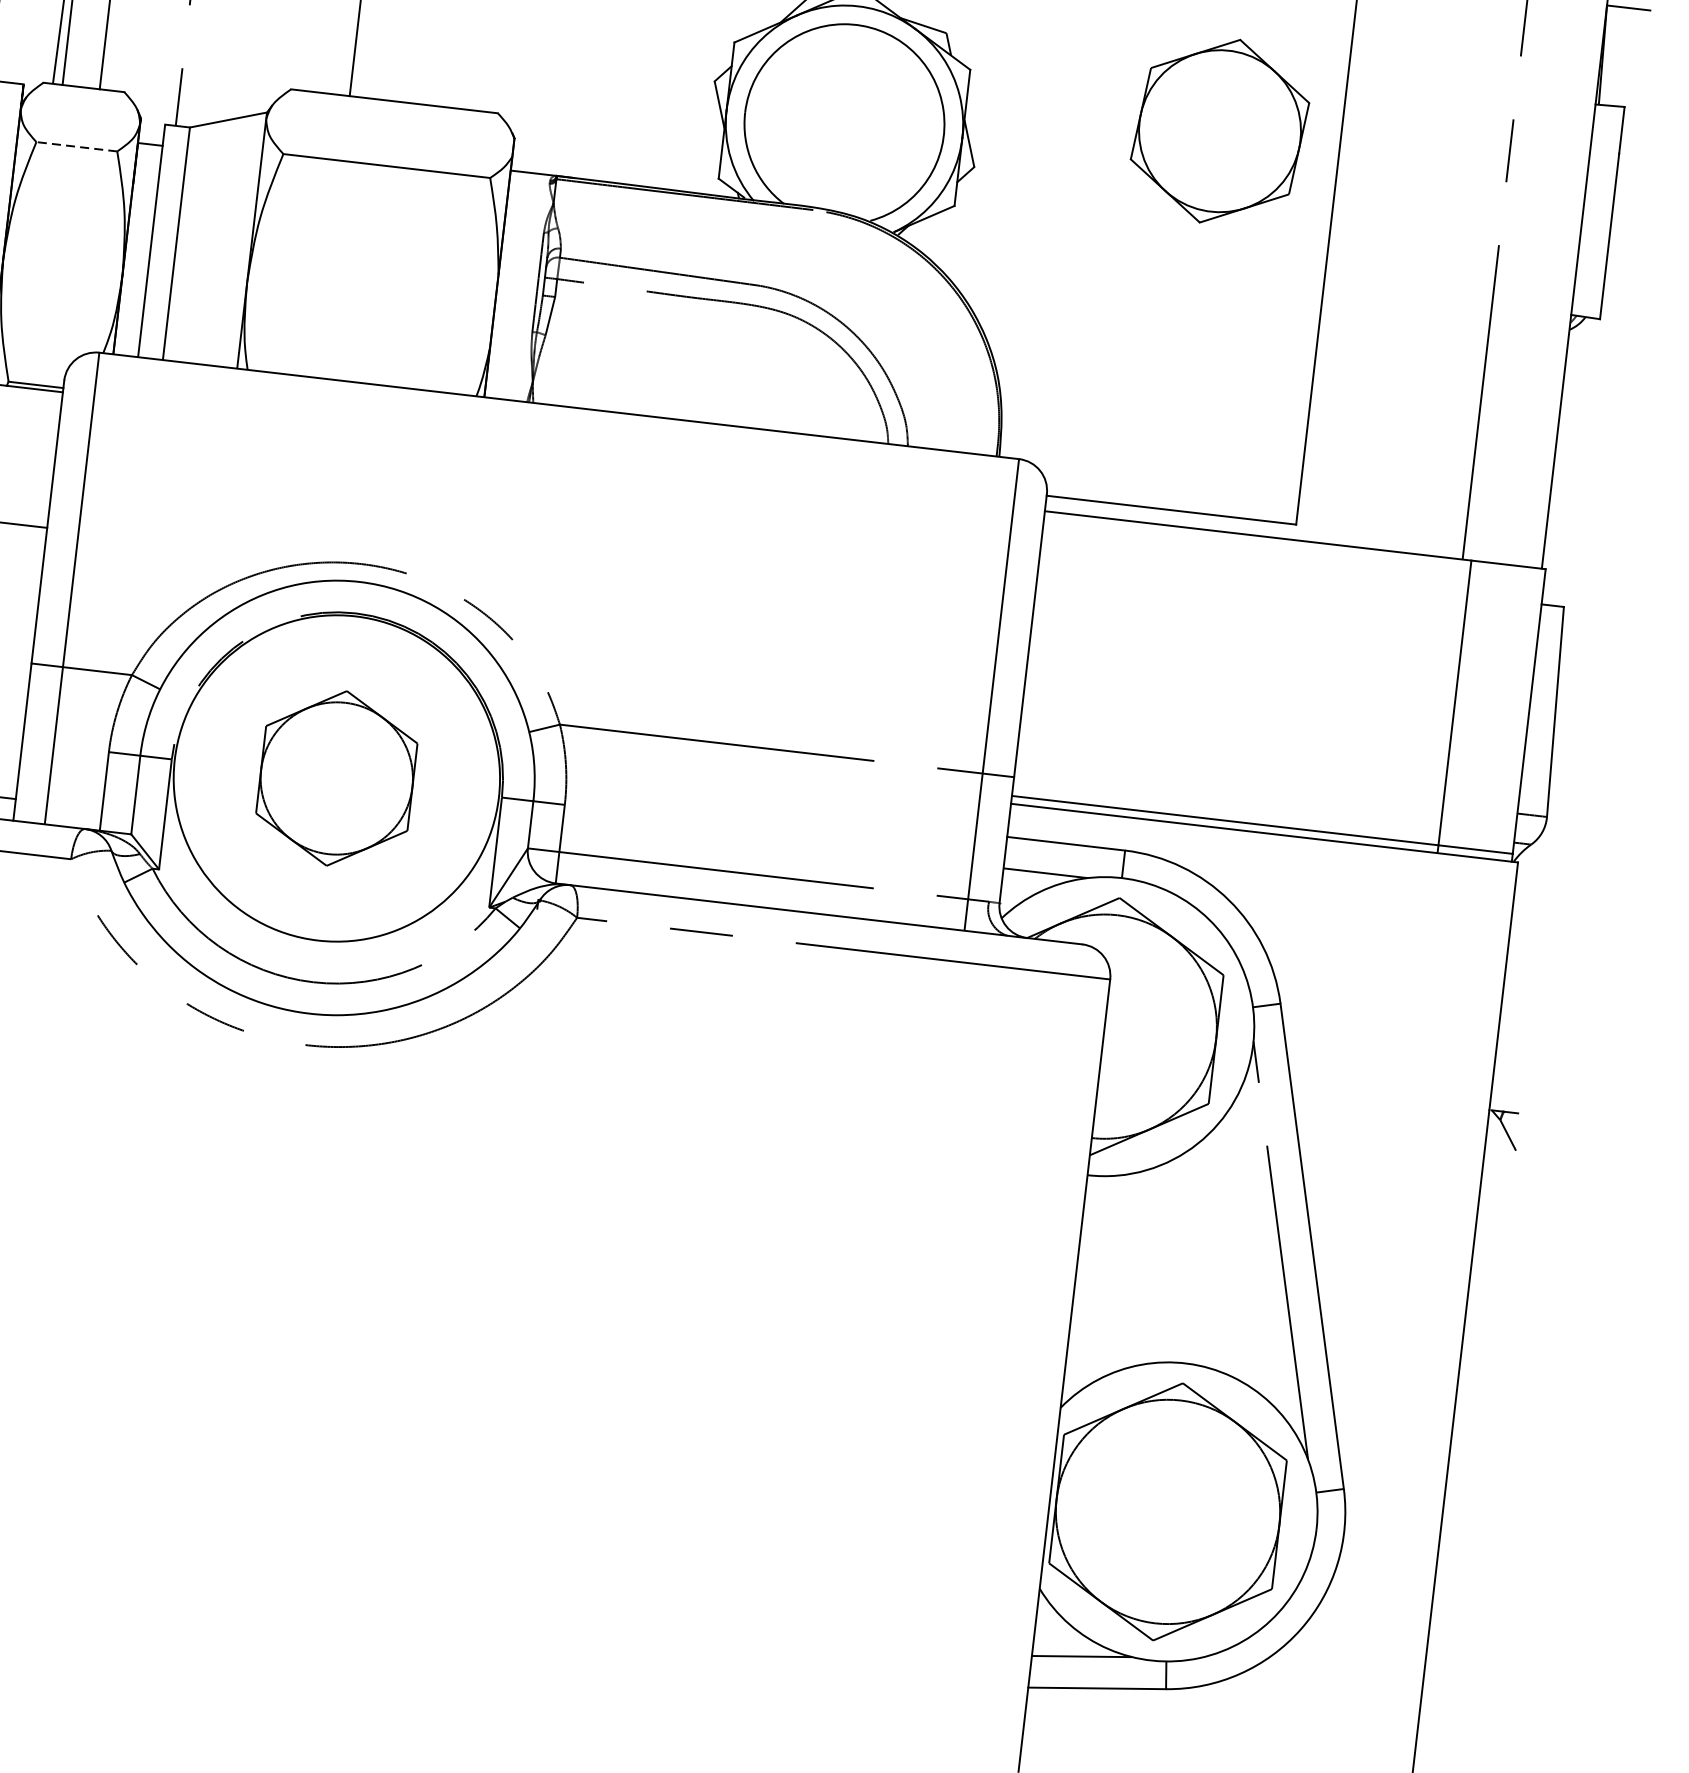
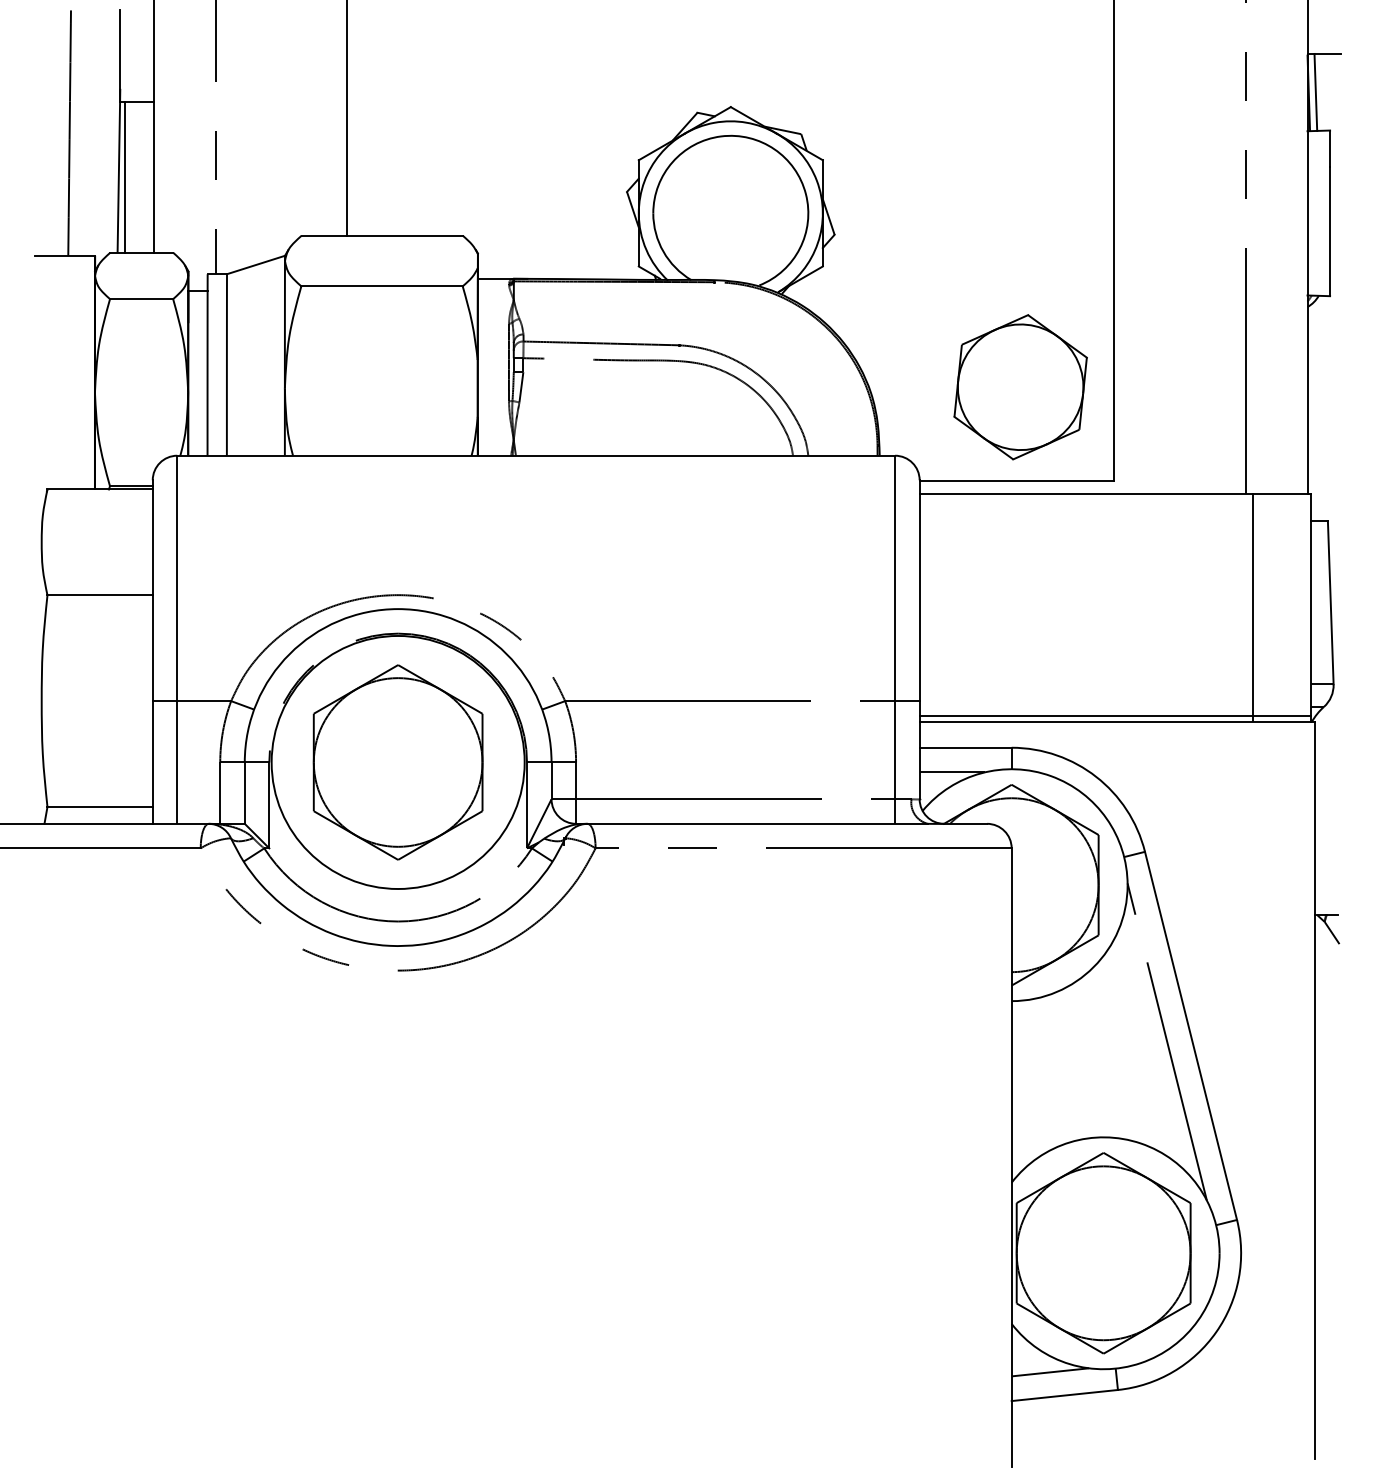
line: (1611, 54) -> (1315, 91), added
part: (1219, 131) -> (1020, 387), moved
line: (76, 147) -> (141, 299), dashed -> solid
part: (336, 778) -> (397, 762), size x1.43

